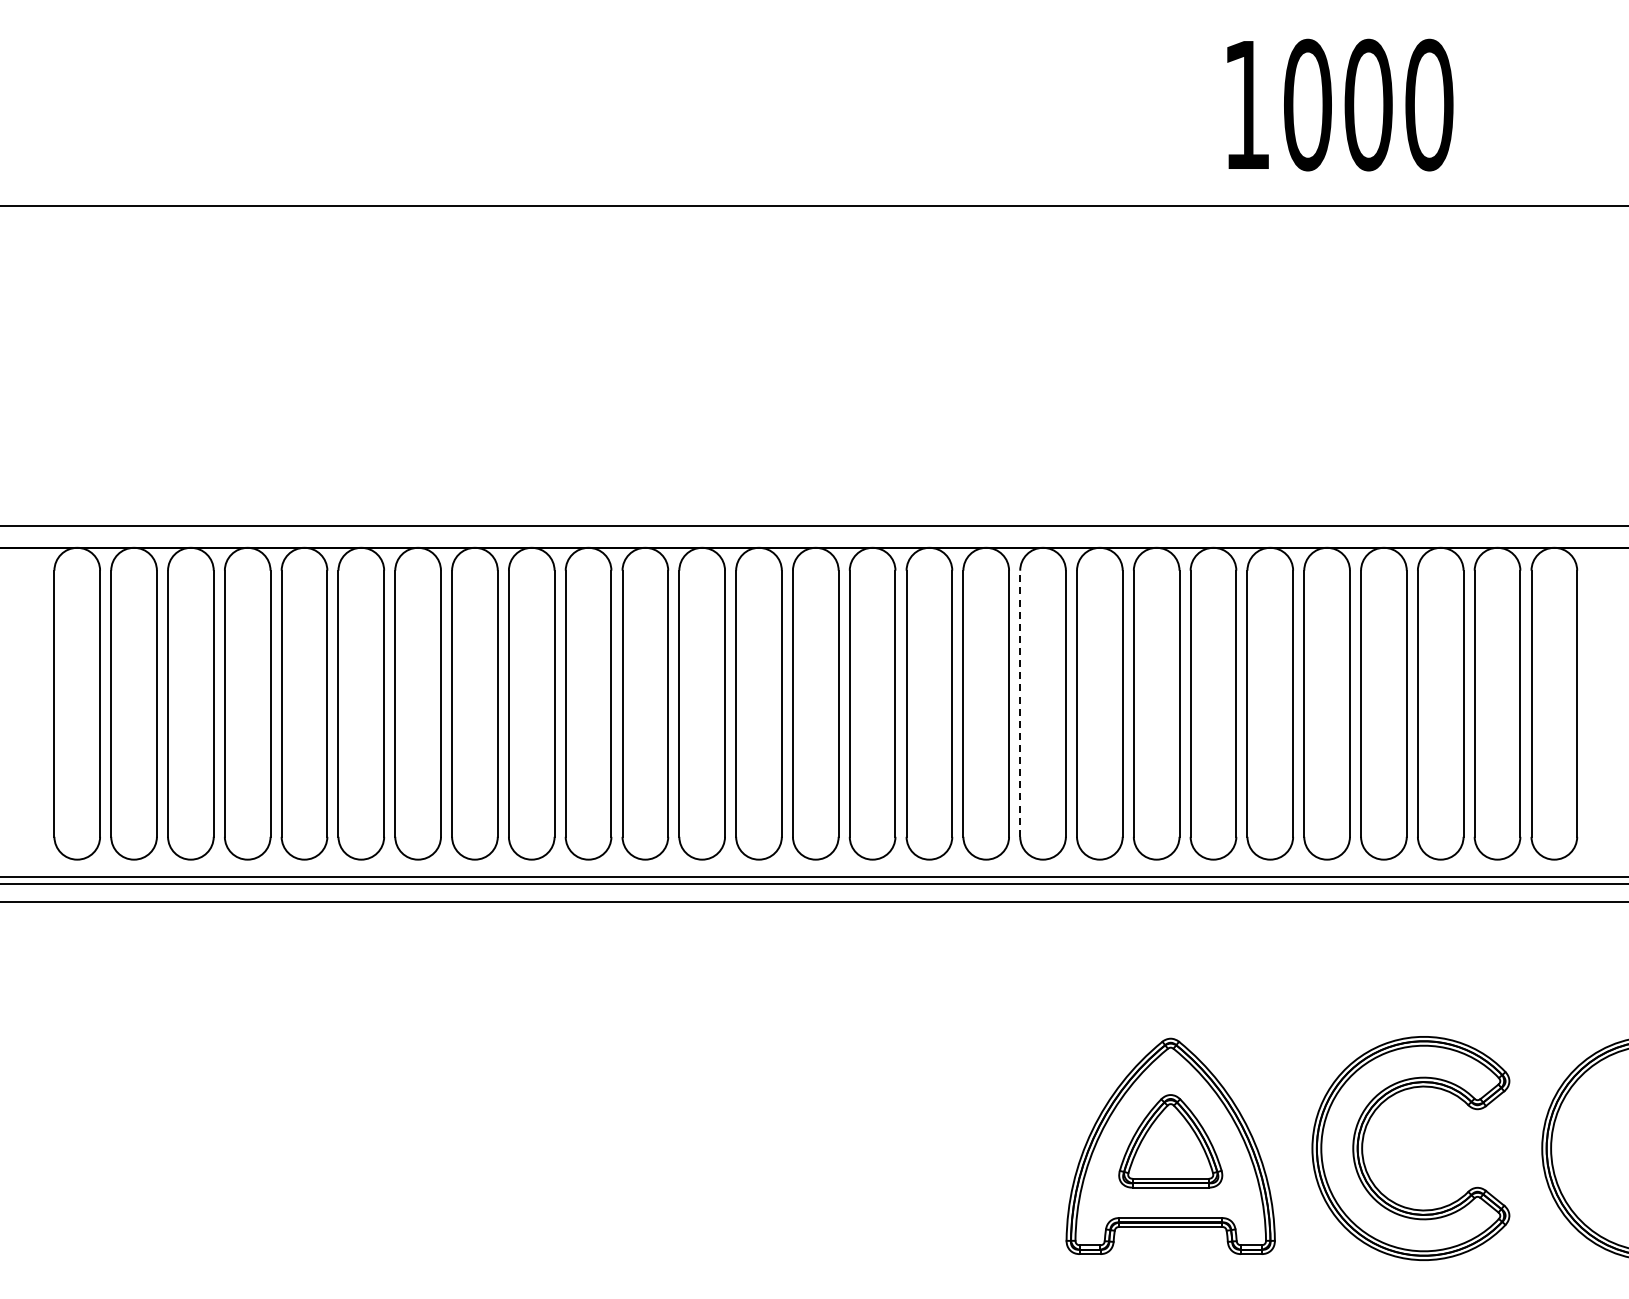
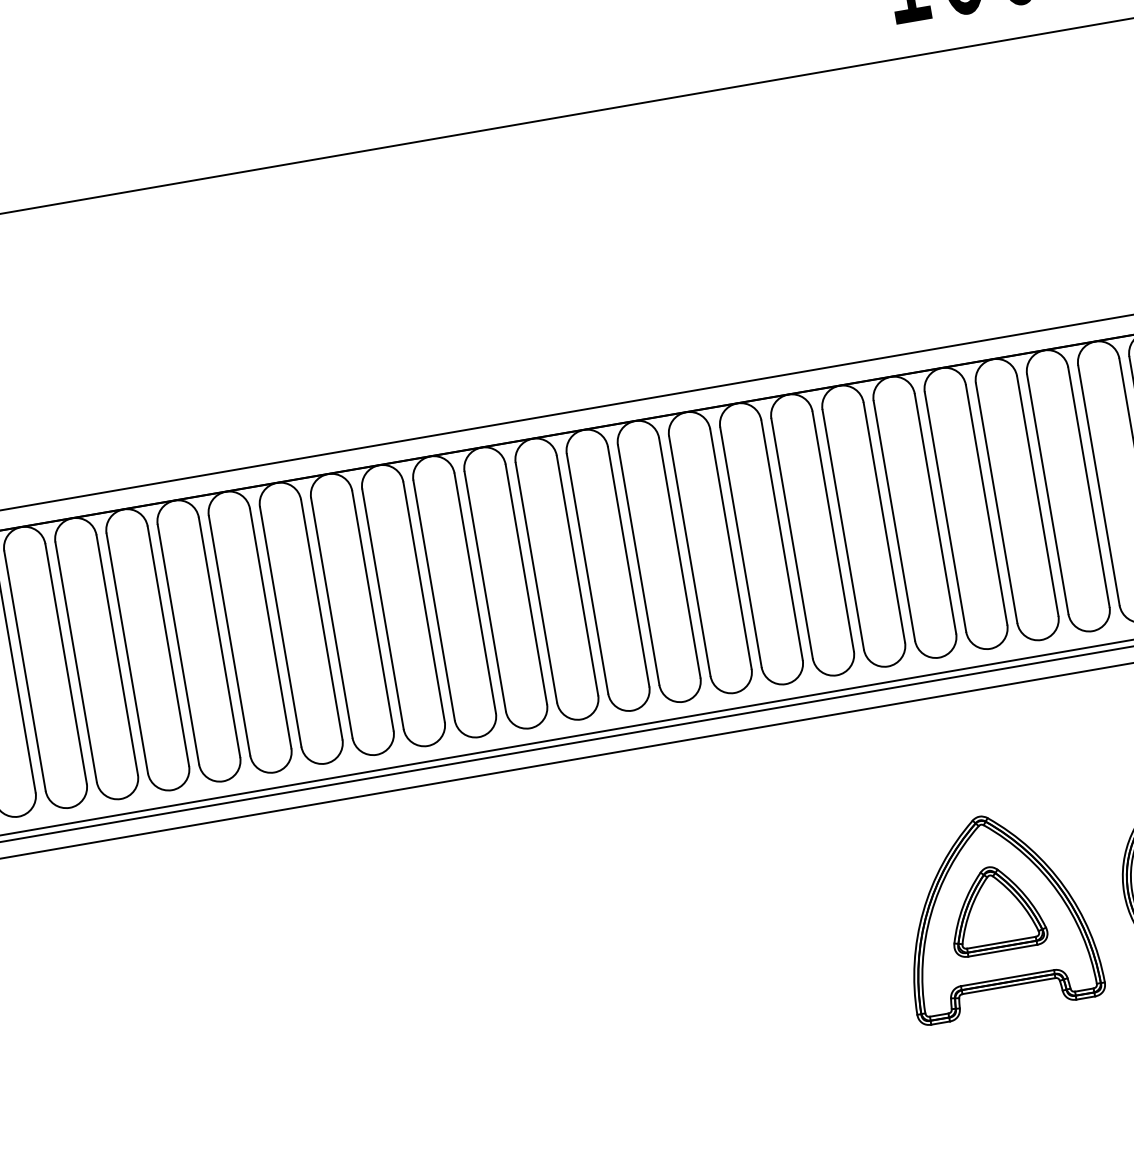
line: (1020, 703) -> (792, 538), dashed -> solid

